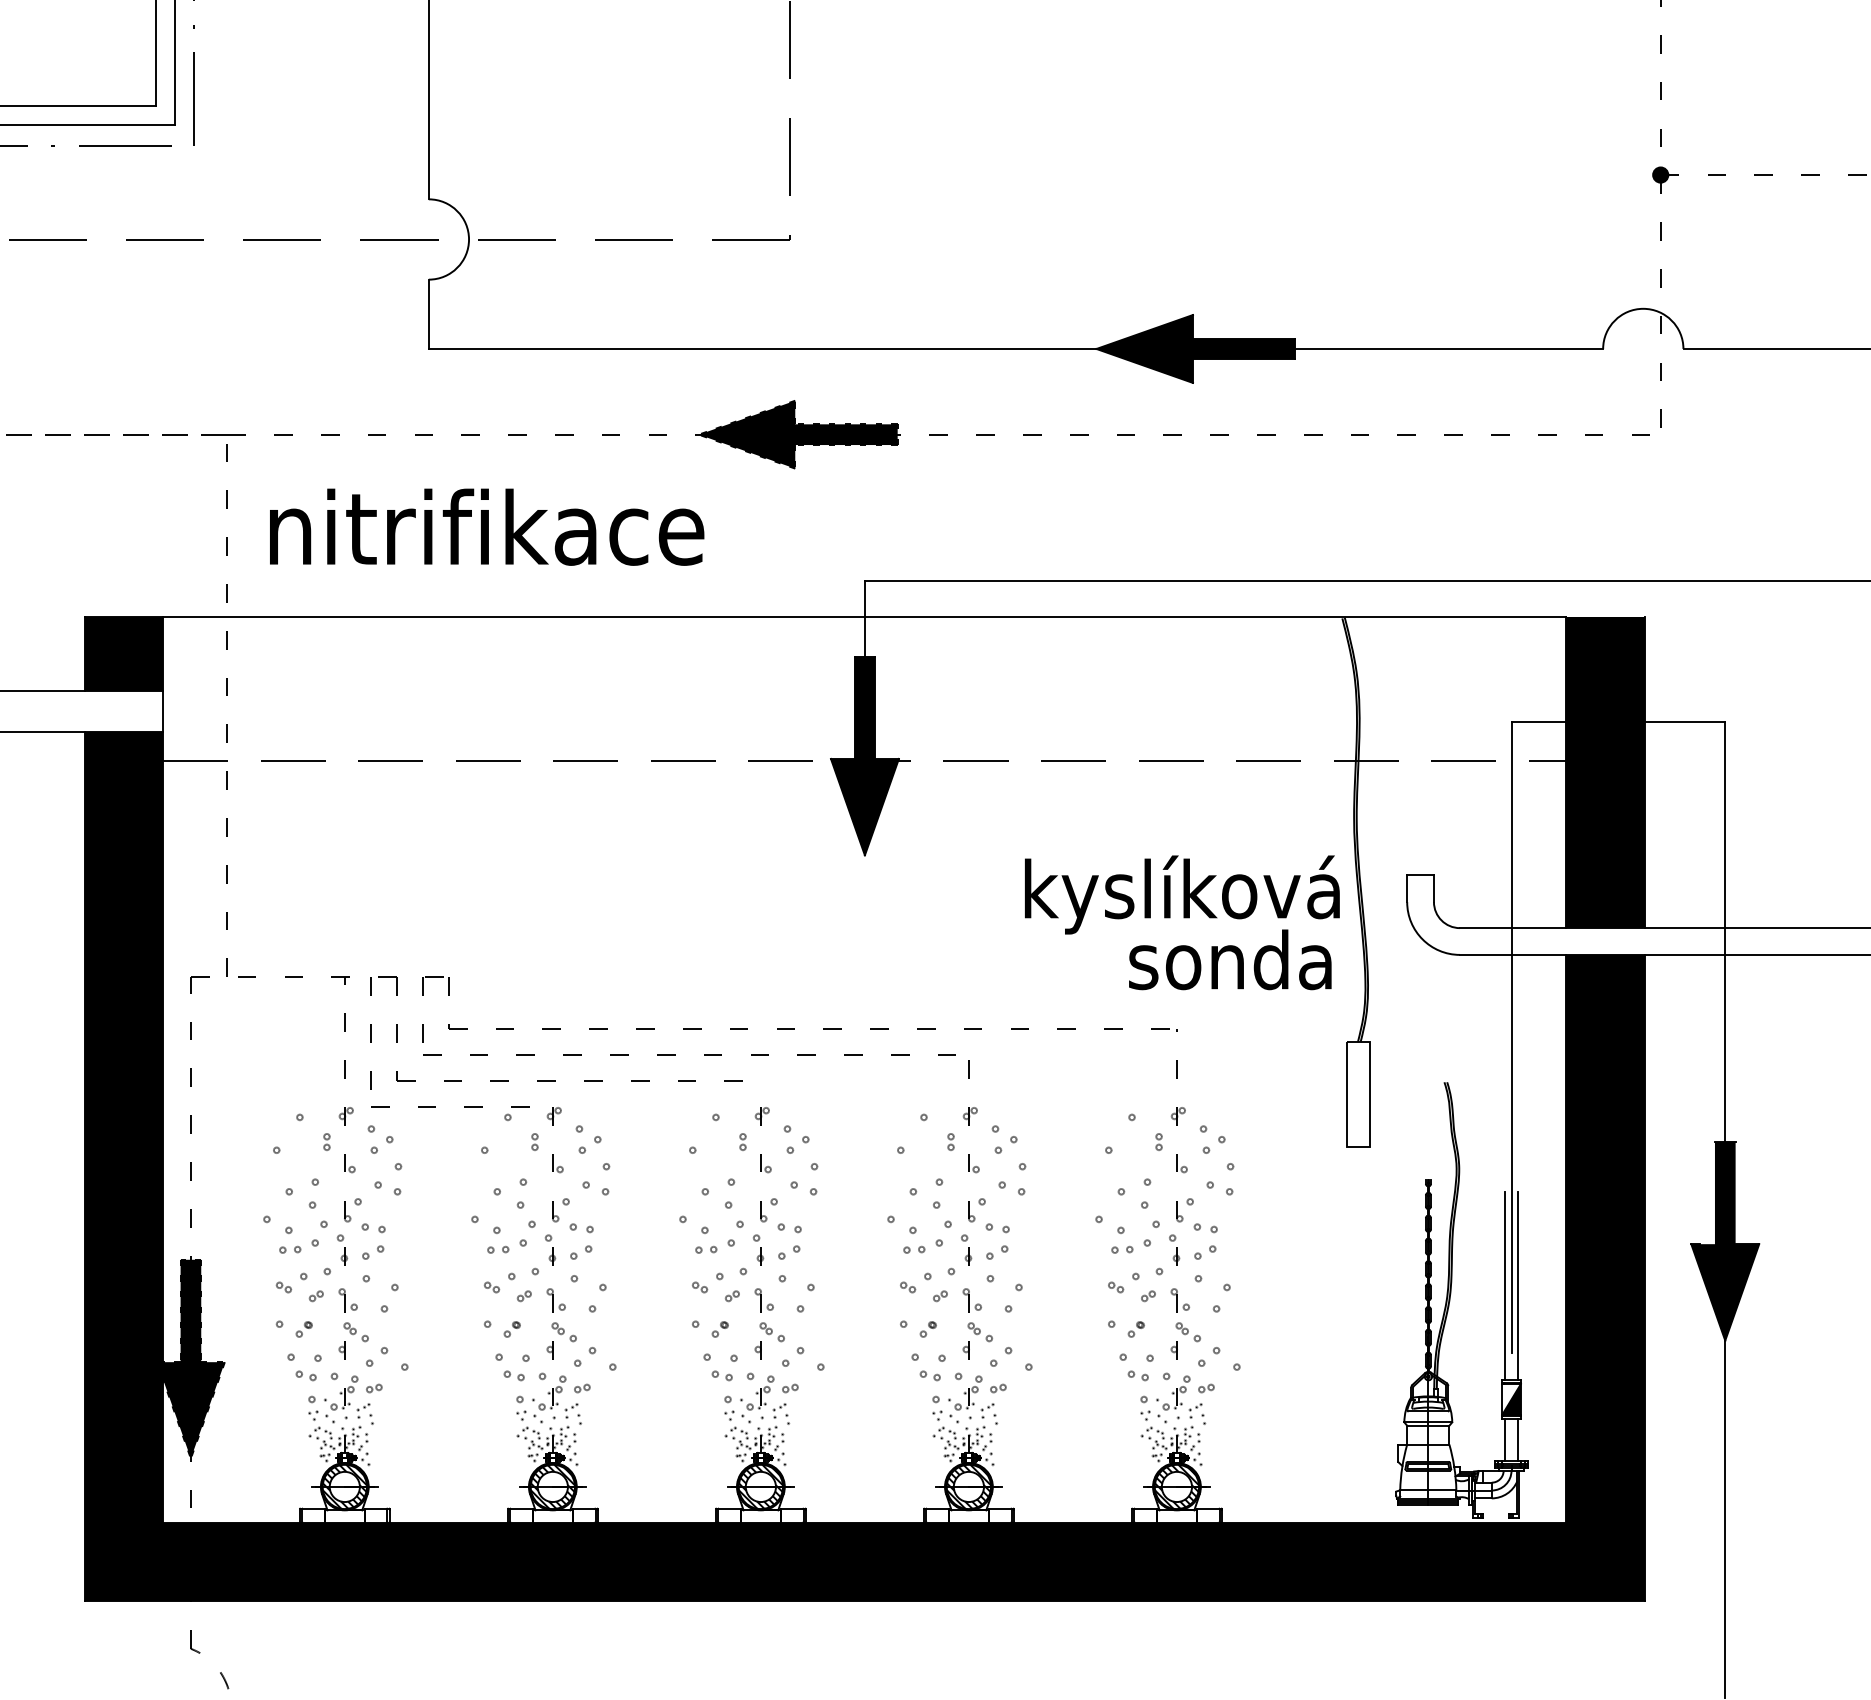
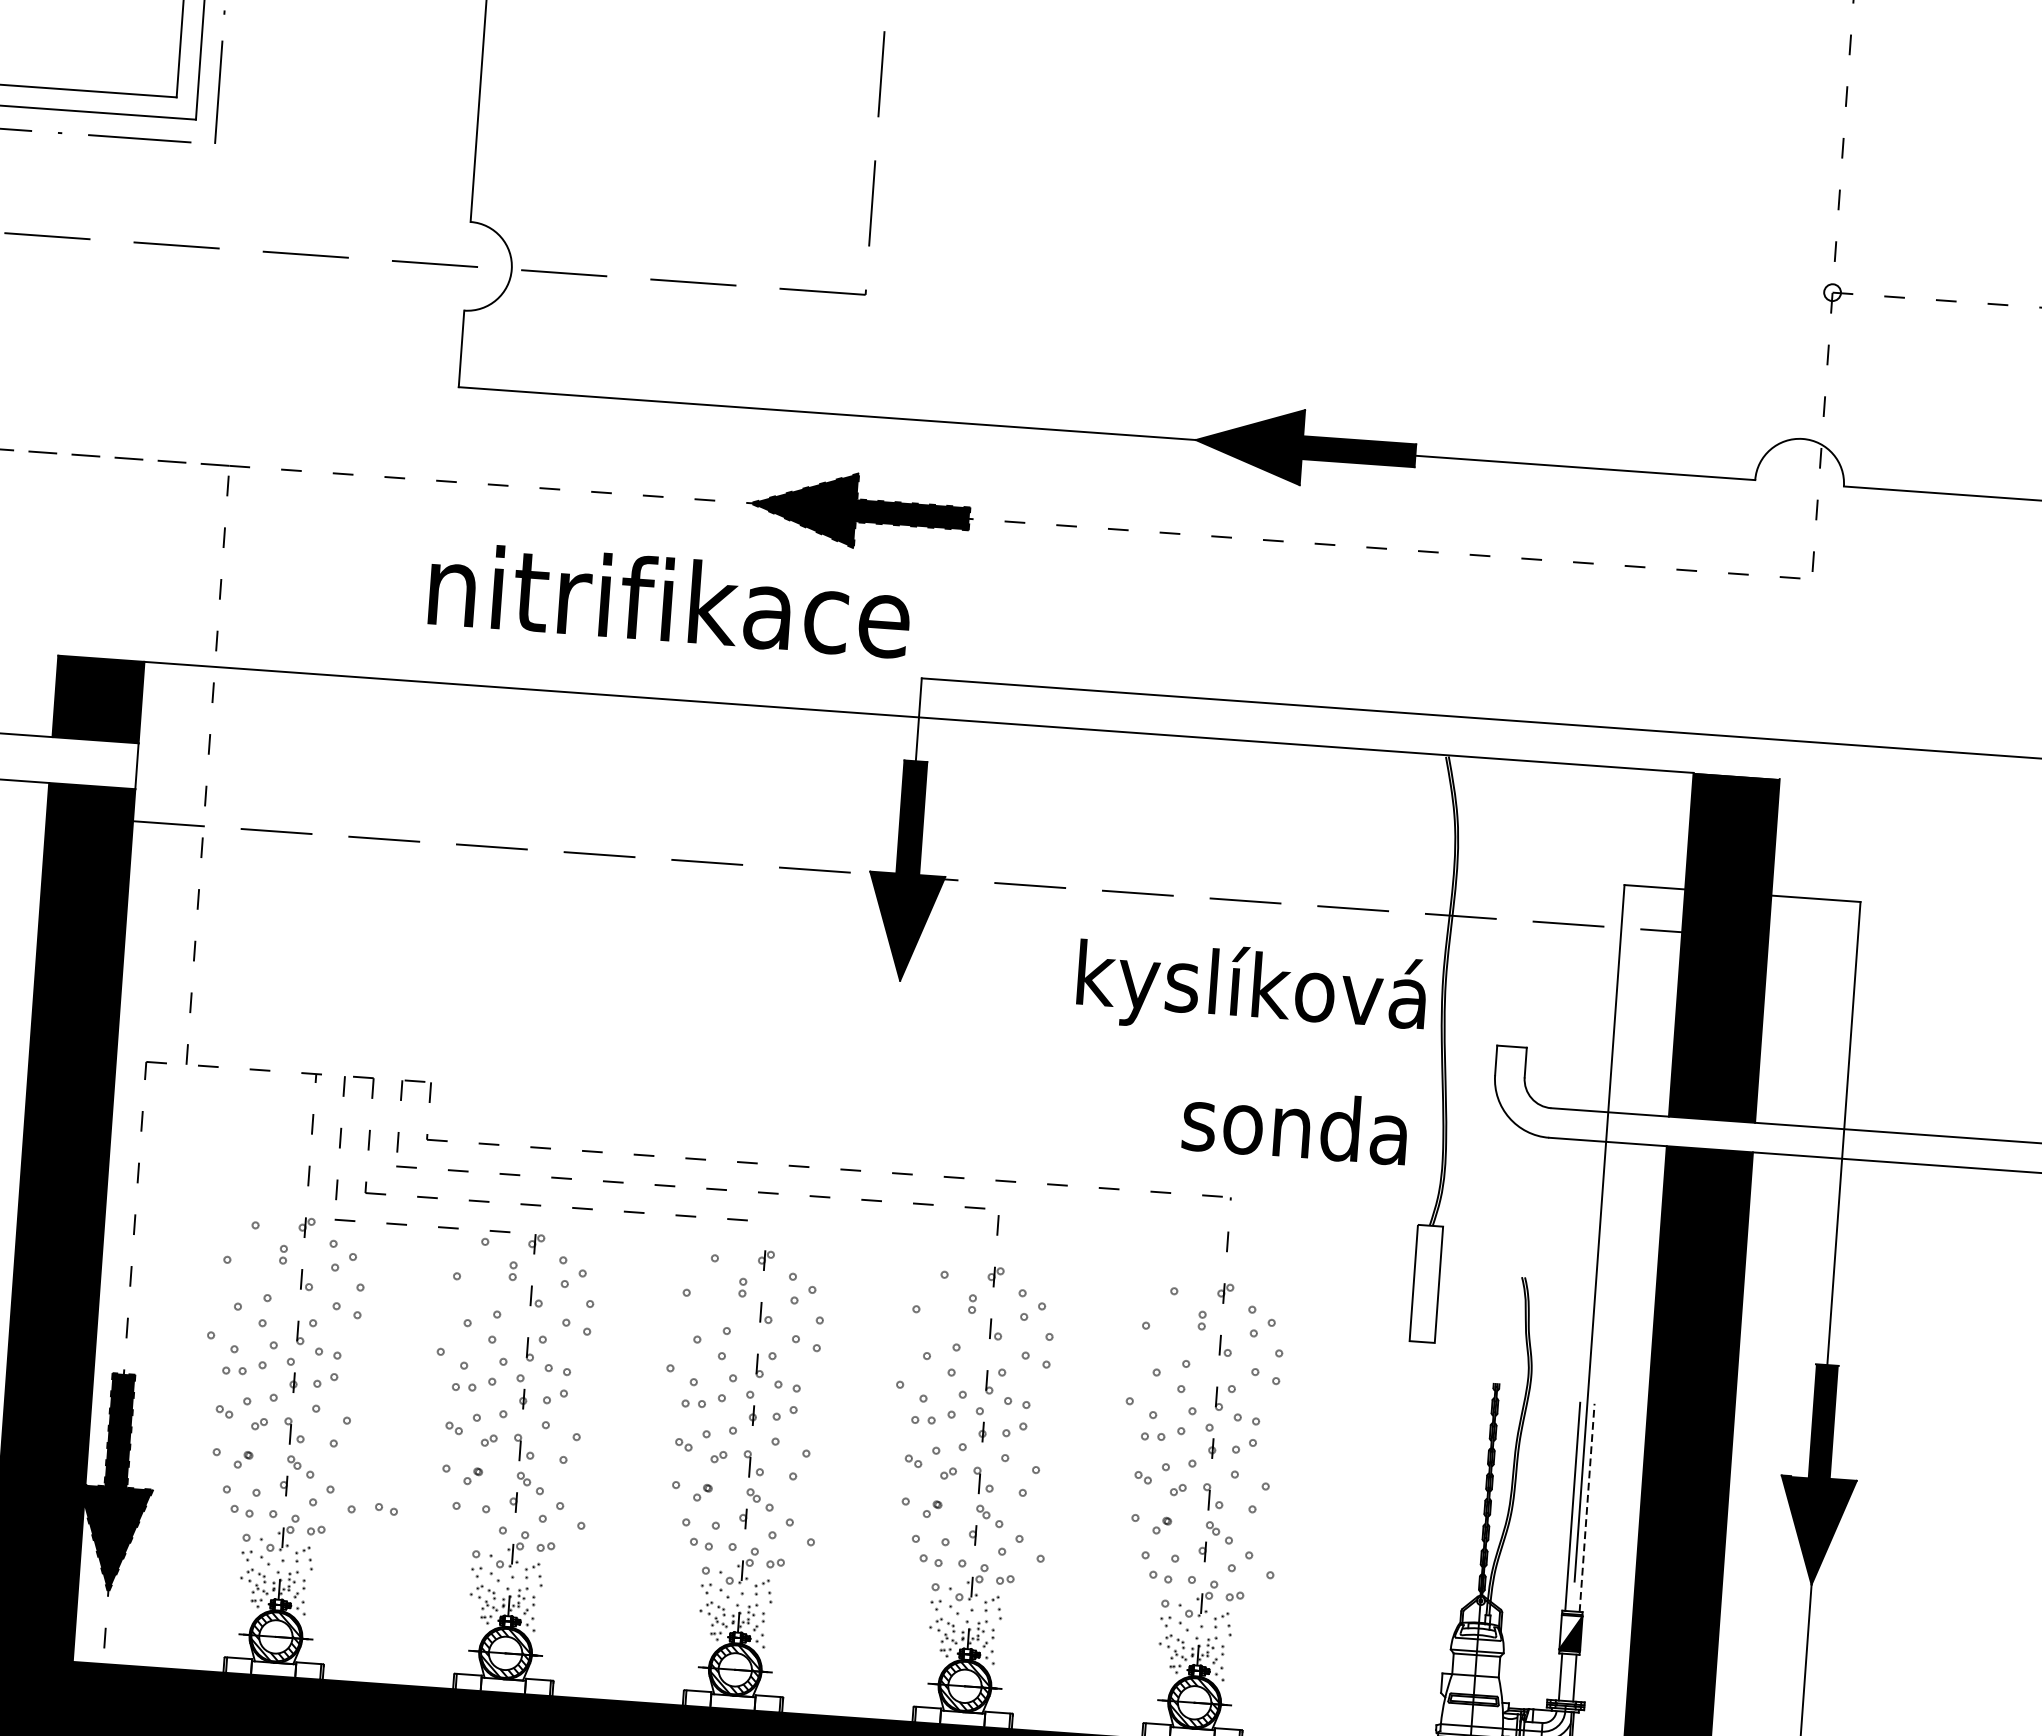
fill: (1660, 174) -> (1832, 292), removed
text: (487, 526) -> (670, 599), moved
text: (1182, 894) -> (1251, 990), moved
line: (1518, 1285) -> (1587, 1507), solid -> dashed
part: (513, 1375) -> (385, 1508), moved

